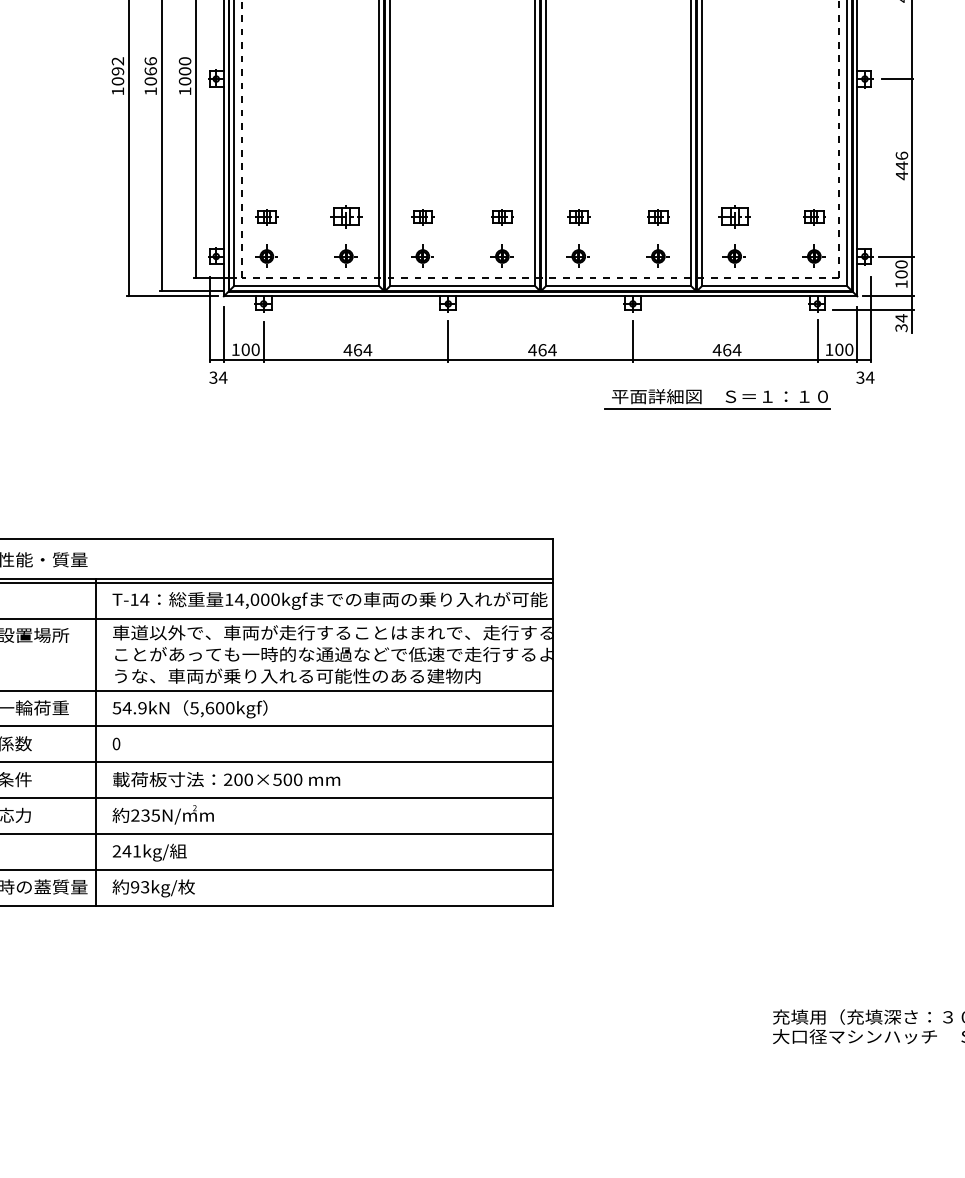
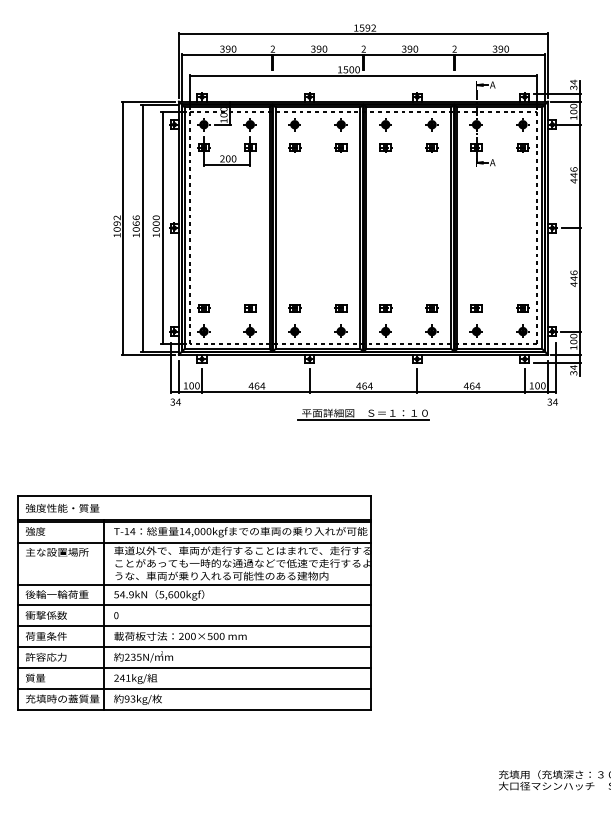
part: (346, 216) -> (250, 308), size x0.71
part: (734, 216) -> (476, 308), size x0.71
part: (717, 398) -> (363, 414), moved

